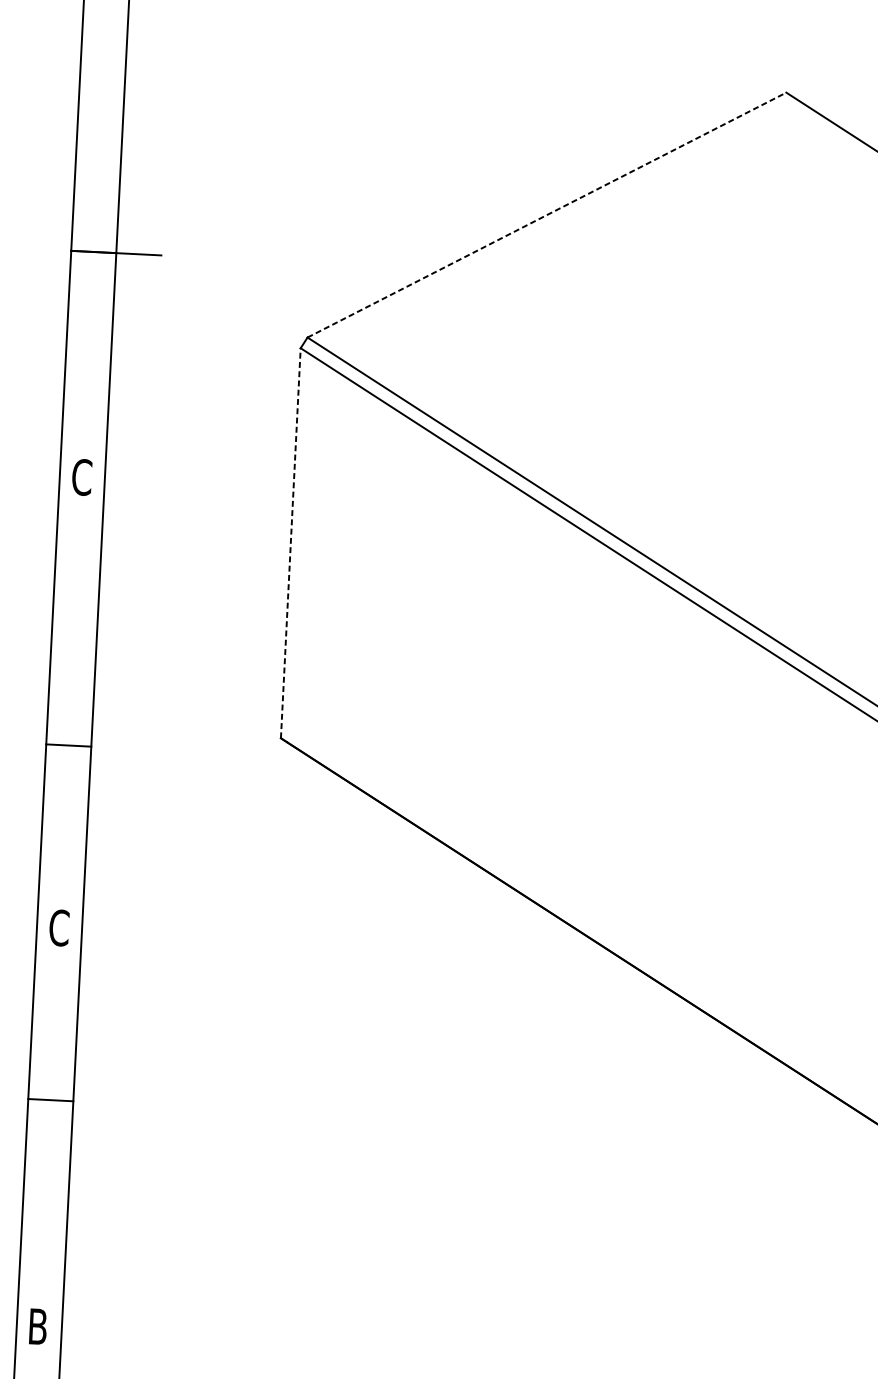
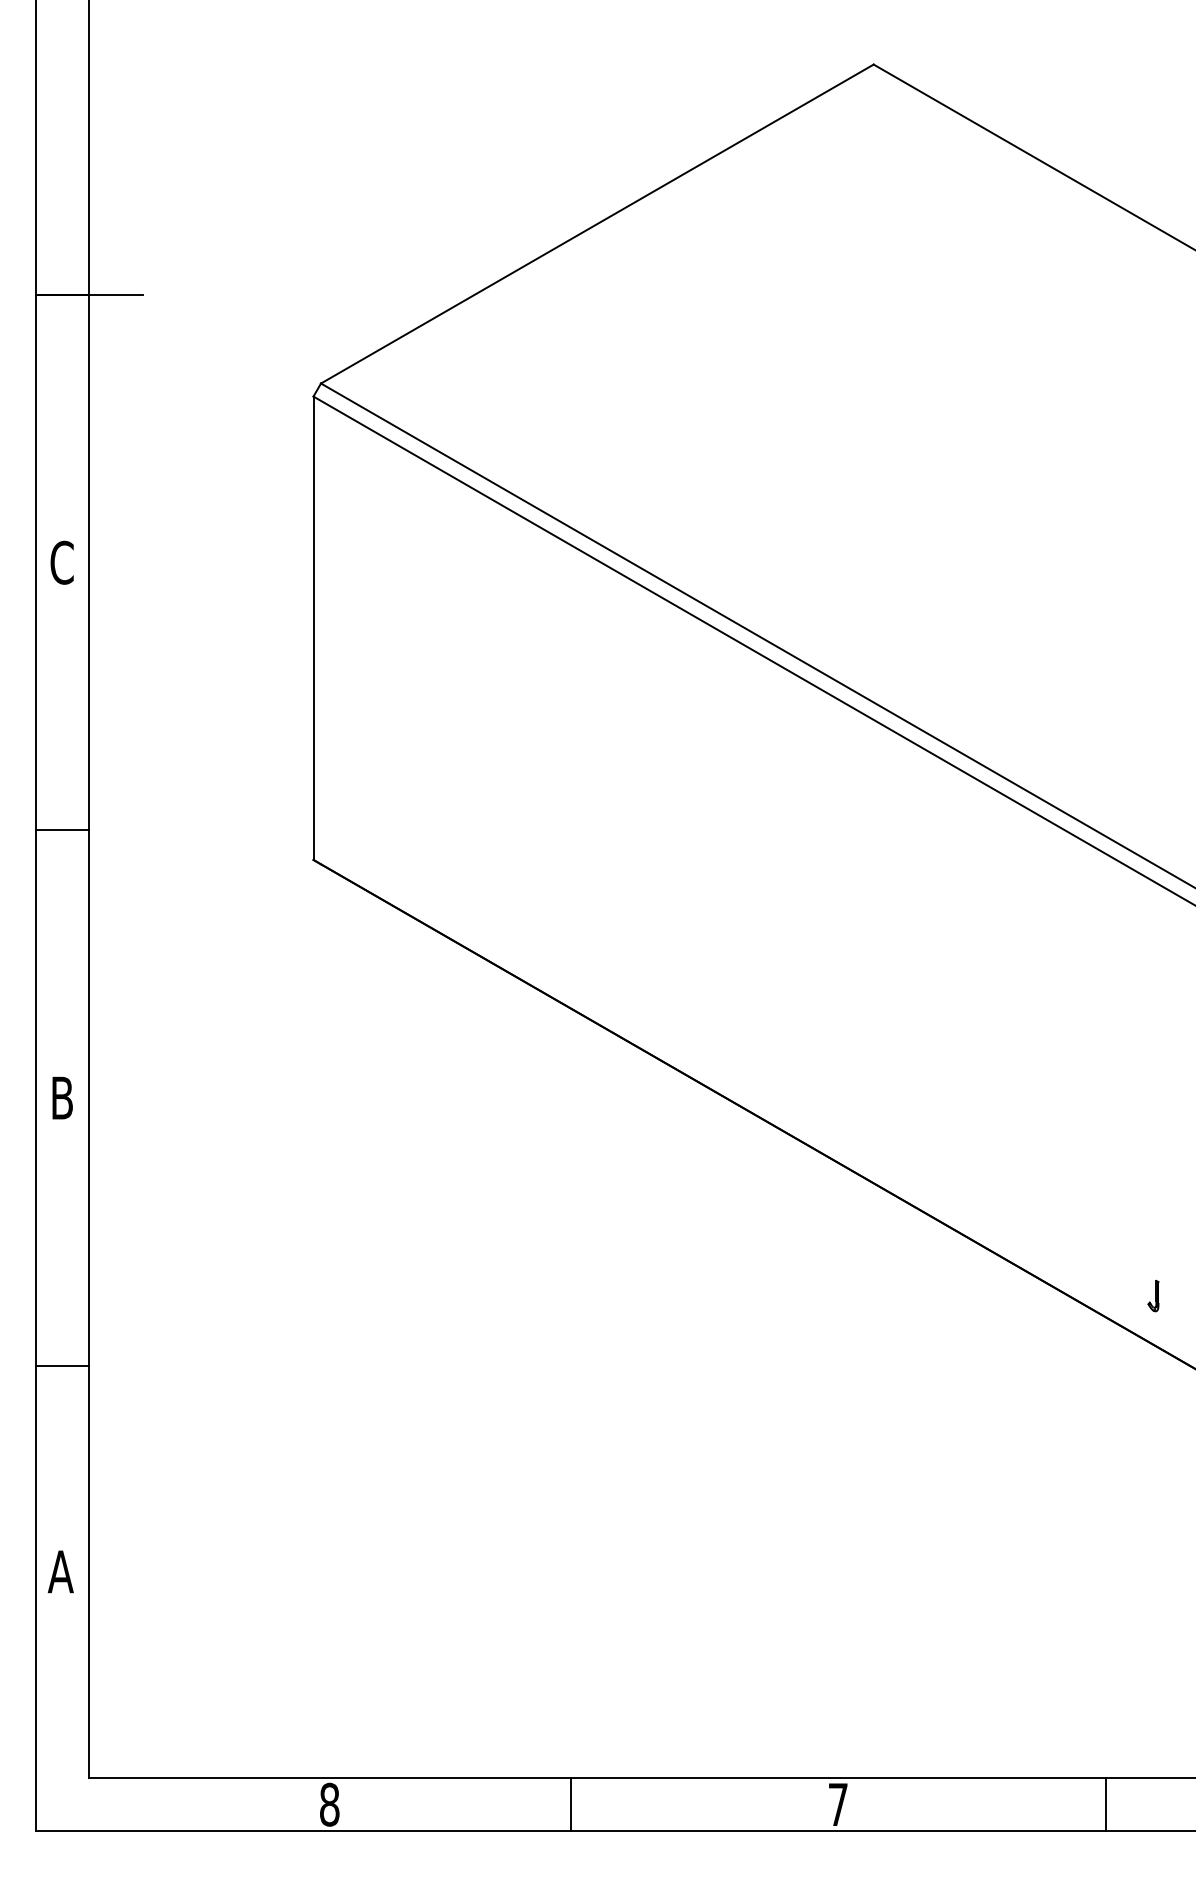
line: (547, 214) -> (597, 223), dashed -> solid
line: (290, 543) -> (313, 628), dashed -> solid
line: (68, 745) -> (62, 830), moved
text: (58, 928) -> (61, 1098), C -> B
line: (50, 1100) -> (62, 1365), moved
text: (37, 1326) -> (60, 1571), B -> A

